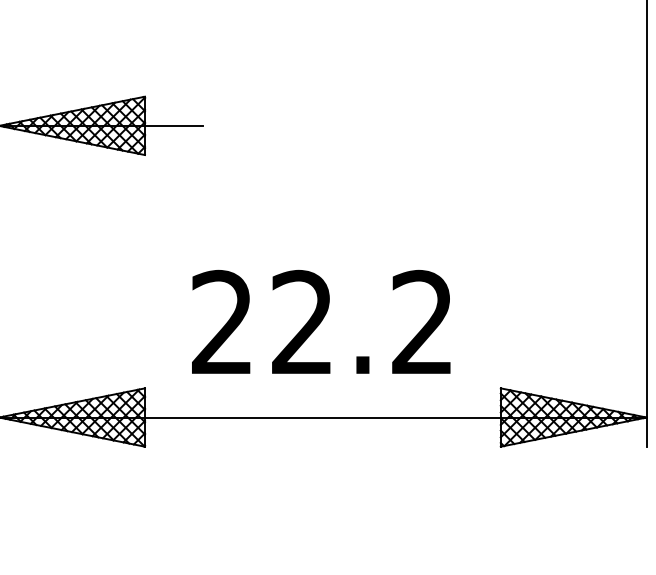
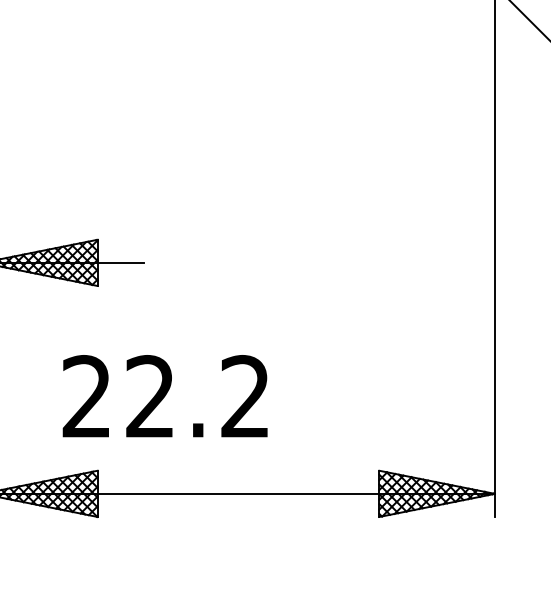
text: (320, 322) -> (164, 396), moved

